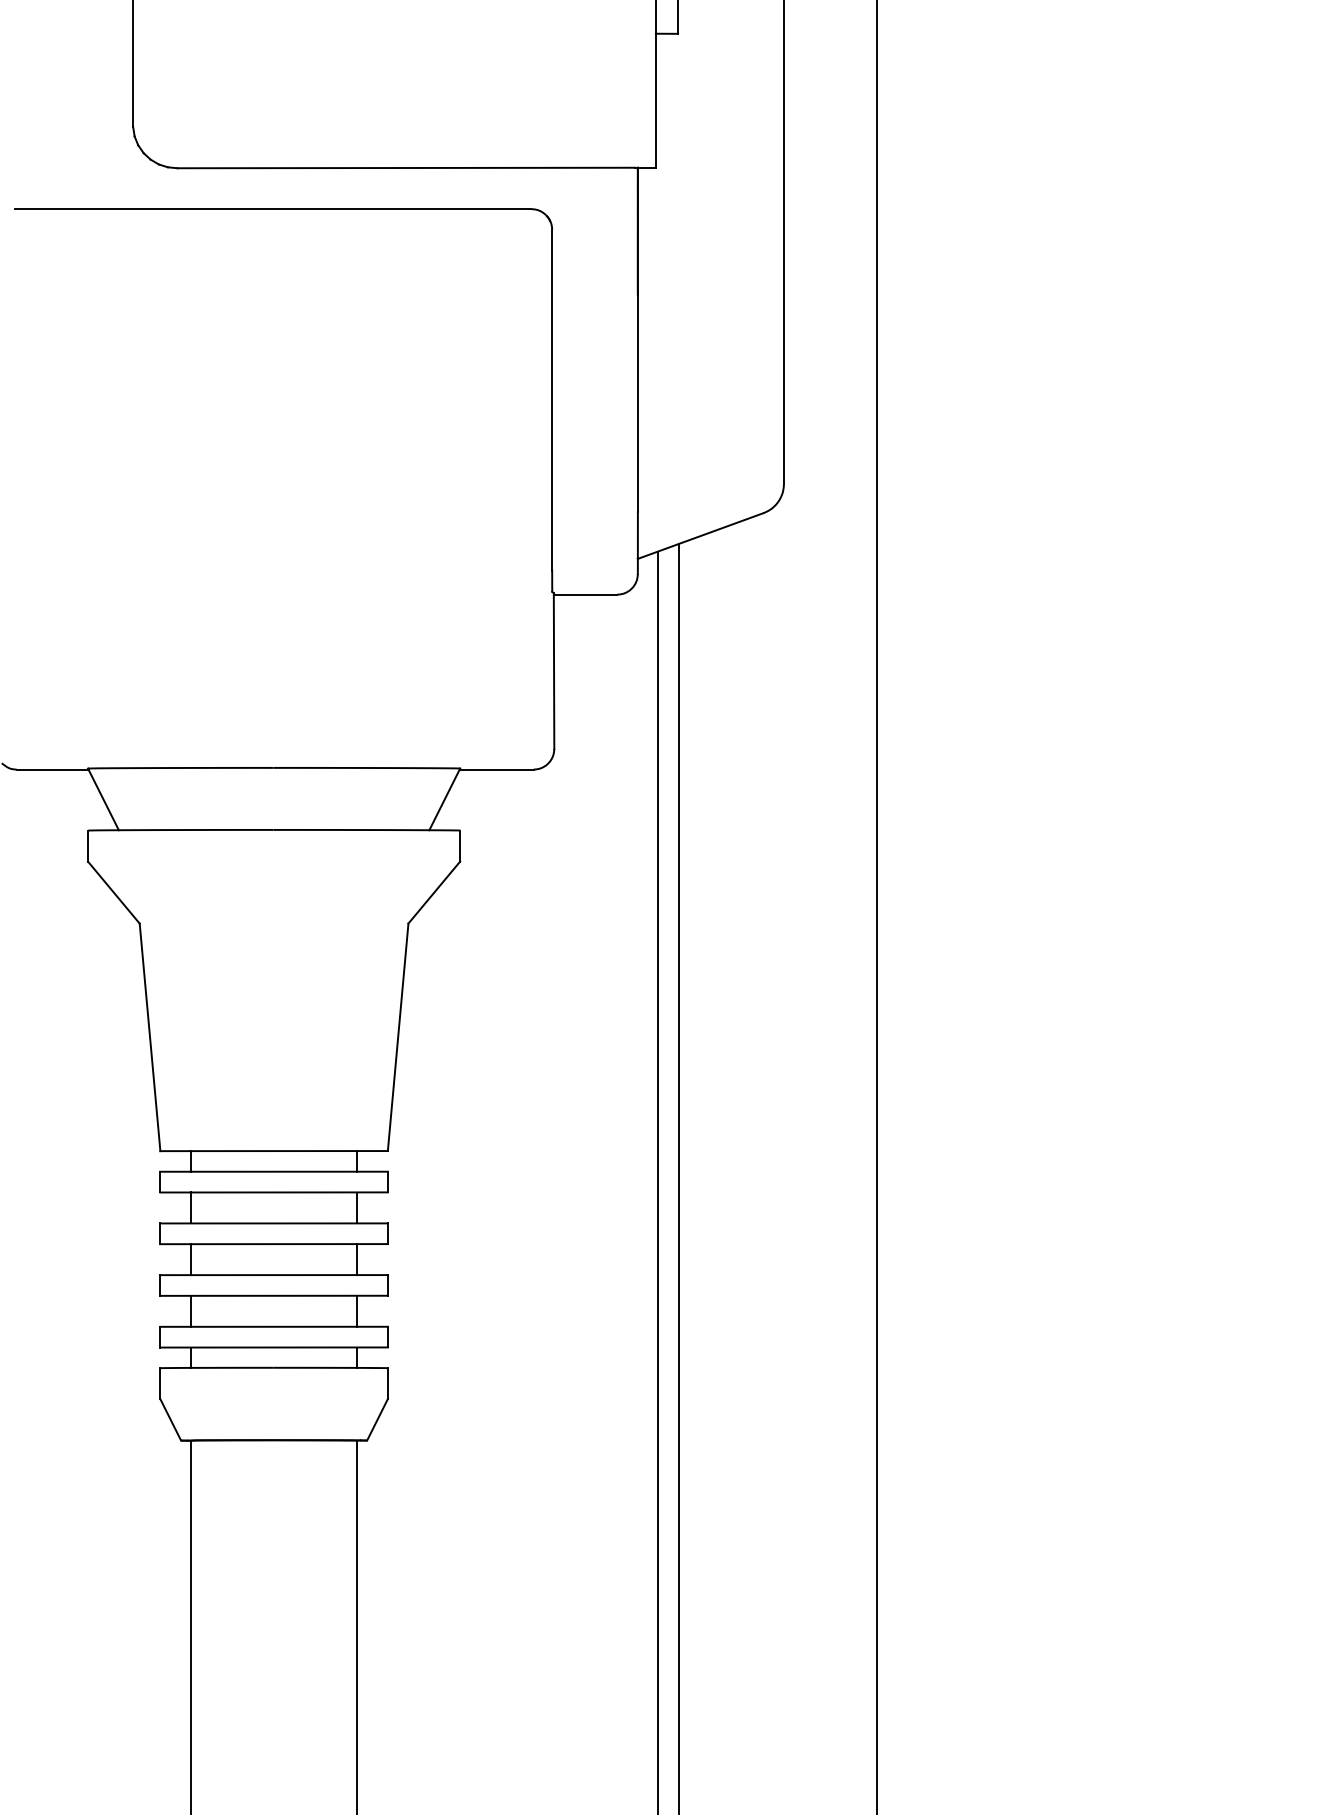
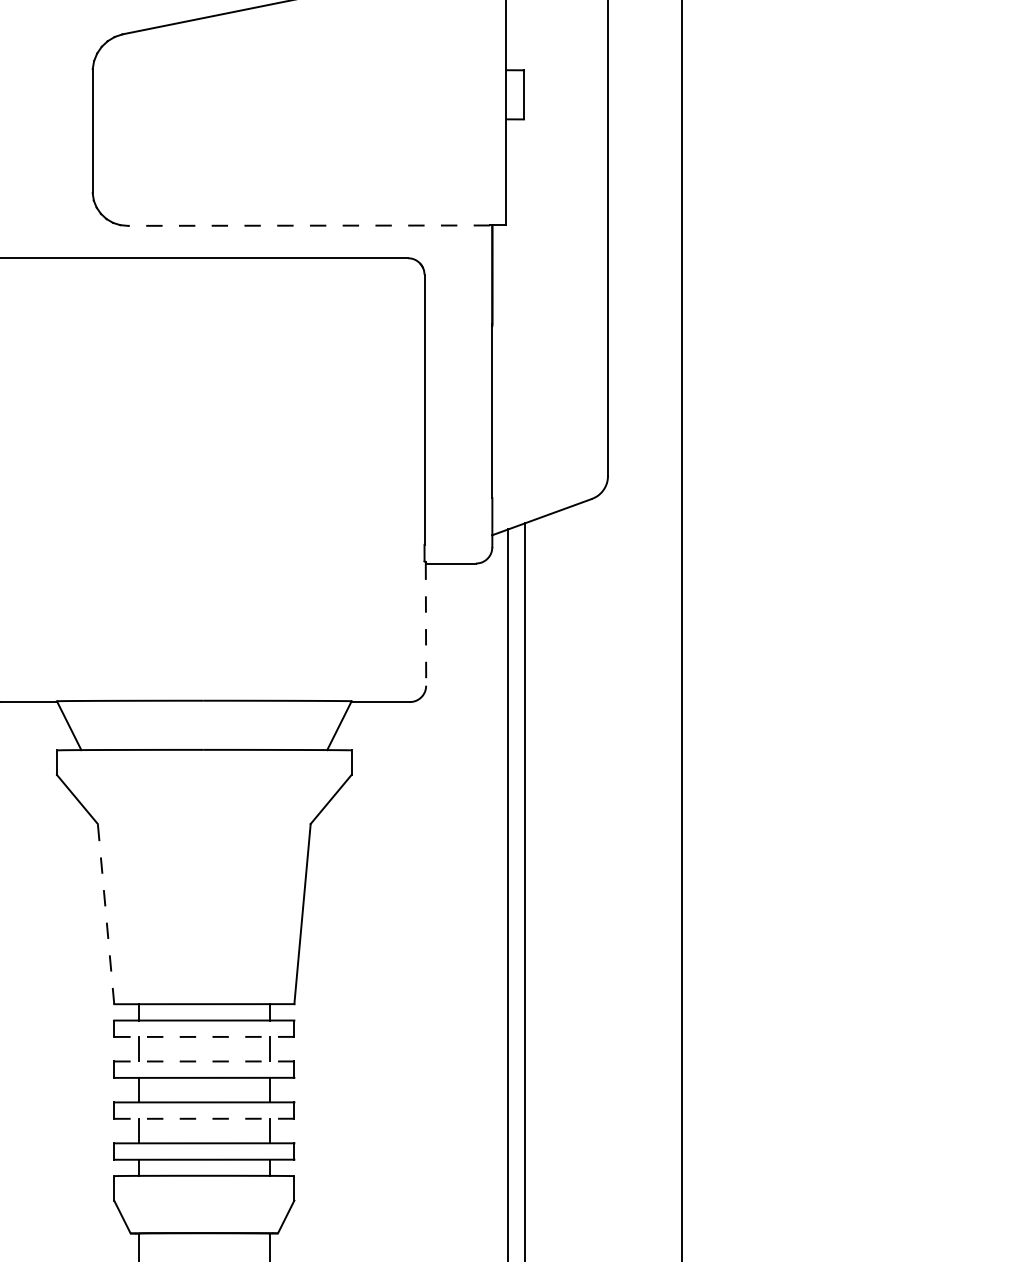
line: (406, 168) -> (309, 226), solid -> dashed
line: (554, 672) -> (426, 625), solid -> dashed
line: (150, 1036) -> (106, 913), solid -> dashed
line: (274, 1192) -> (204, 1036), solid -> dashed
line: (274, 1223) -> (204, 1061), solid -> dashed
line: (274, 1295) -> (204, 1118), solid -> dashed

